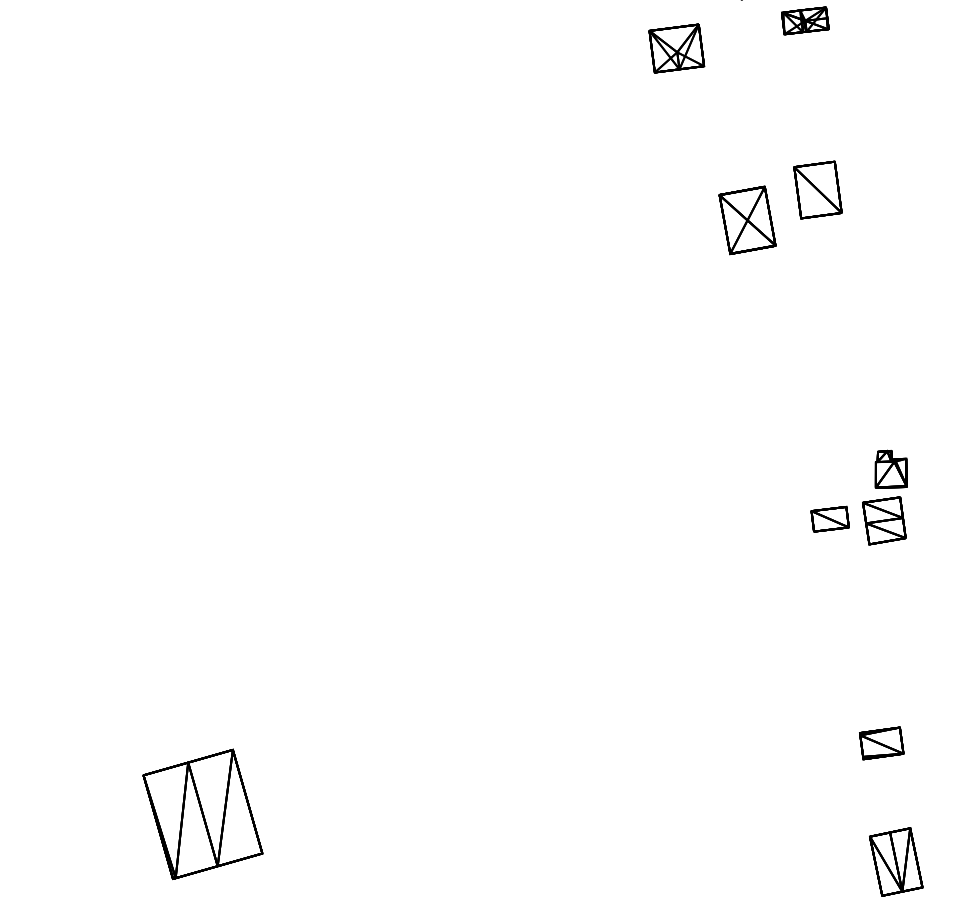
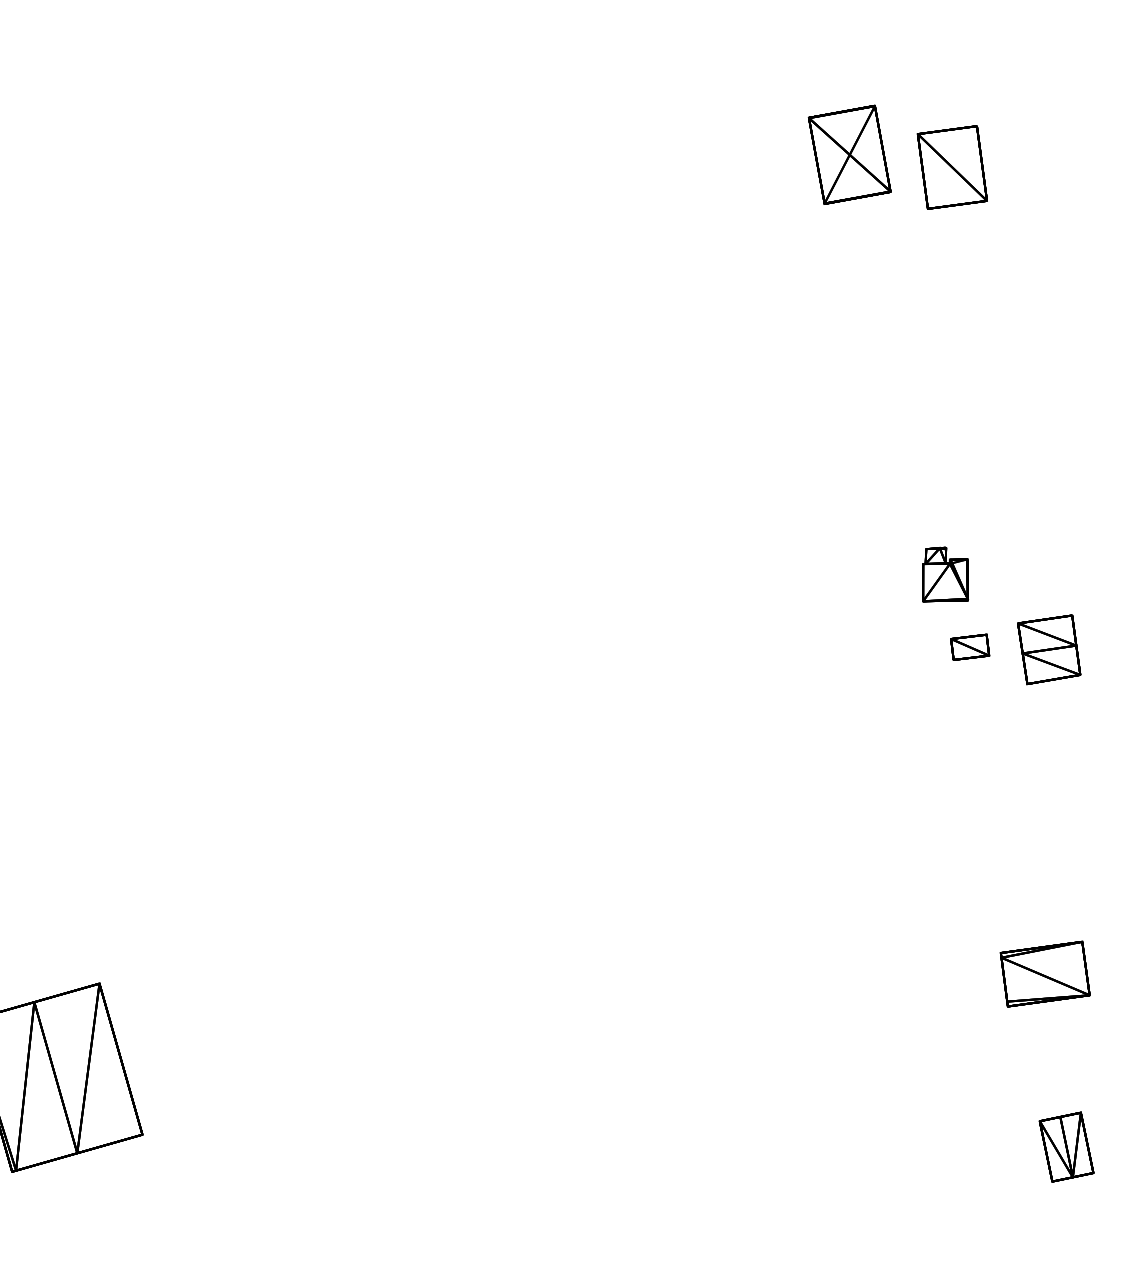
part: (747, 220) -> (849, 155), moved
part: (890, 468) -> (944, 573), moved
part: (829, 518) -> (969, 646), size x0.7
part: (881, 743) -> (1045, 974), size x1.4
part: (896, 861) -> (1066, 1146), size x0.7

